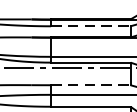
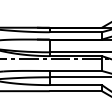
line: (91, 26) -> (76, 32), dashed -> solid
line: (91, 84) -> (76, 70), dashed -> solid

